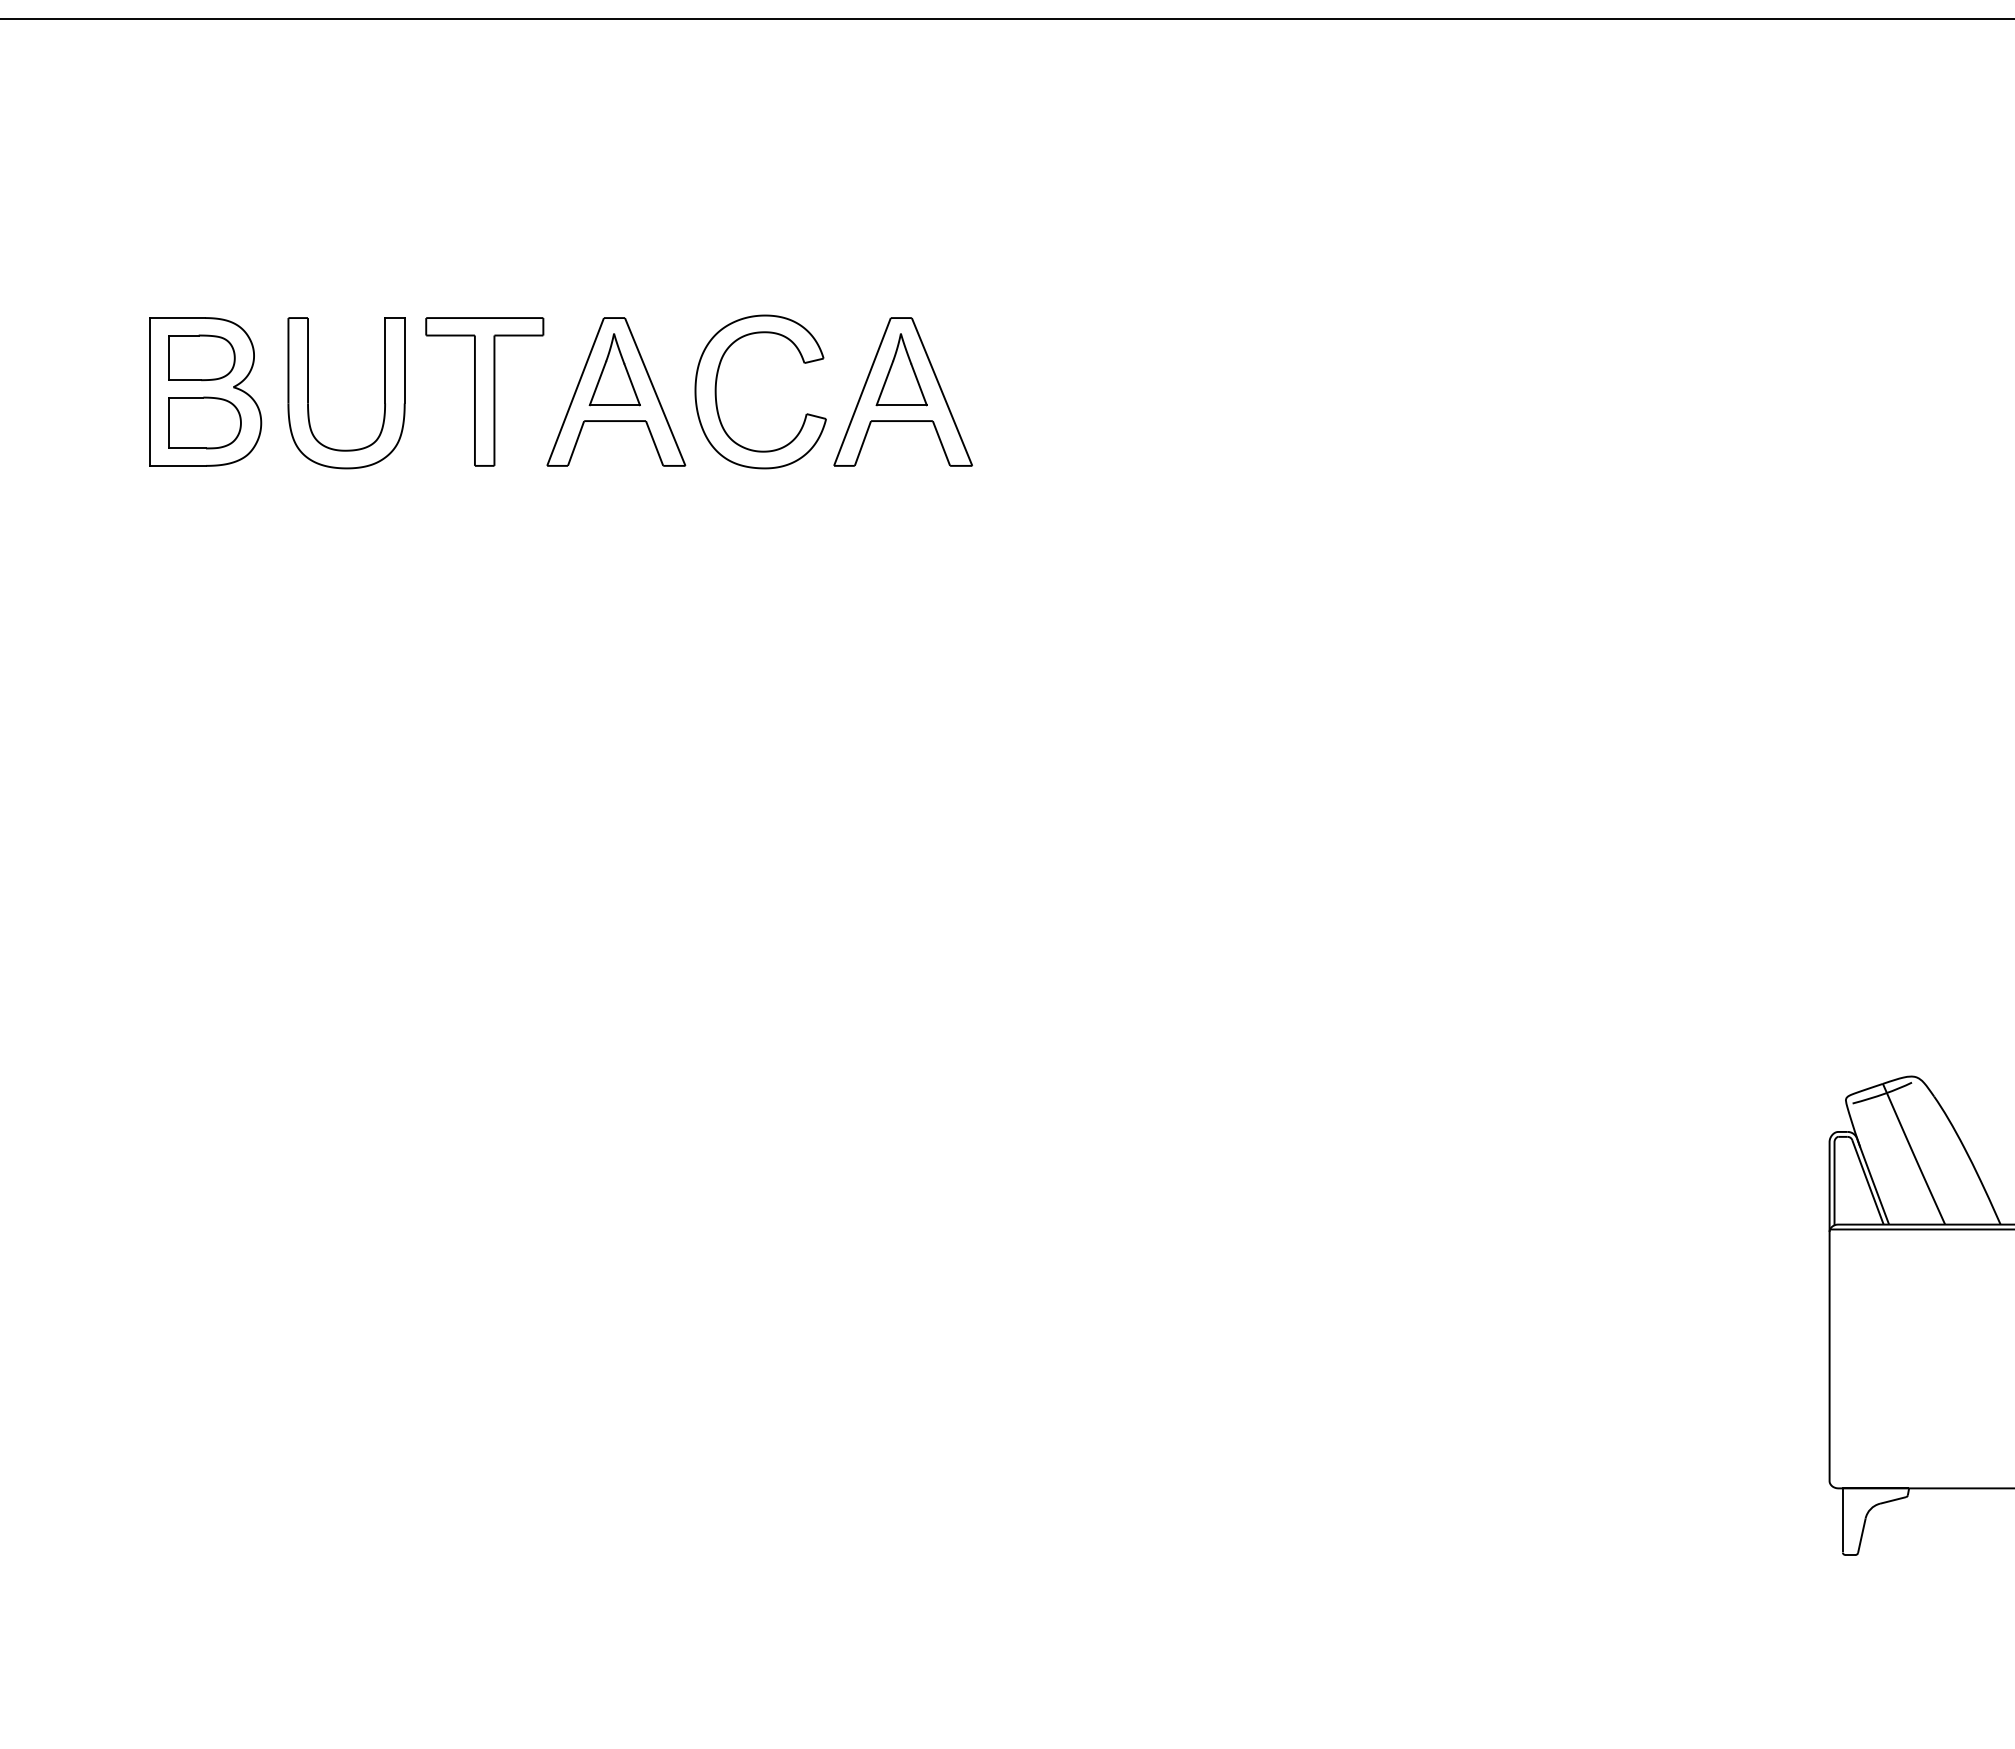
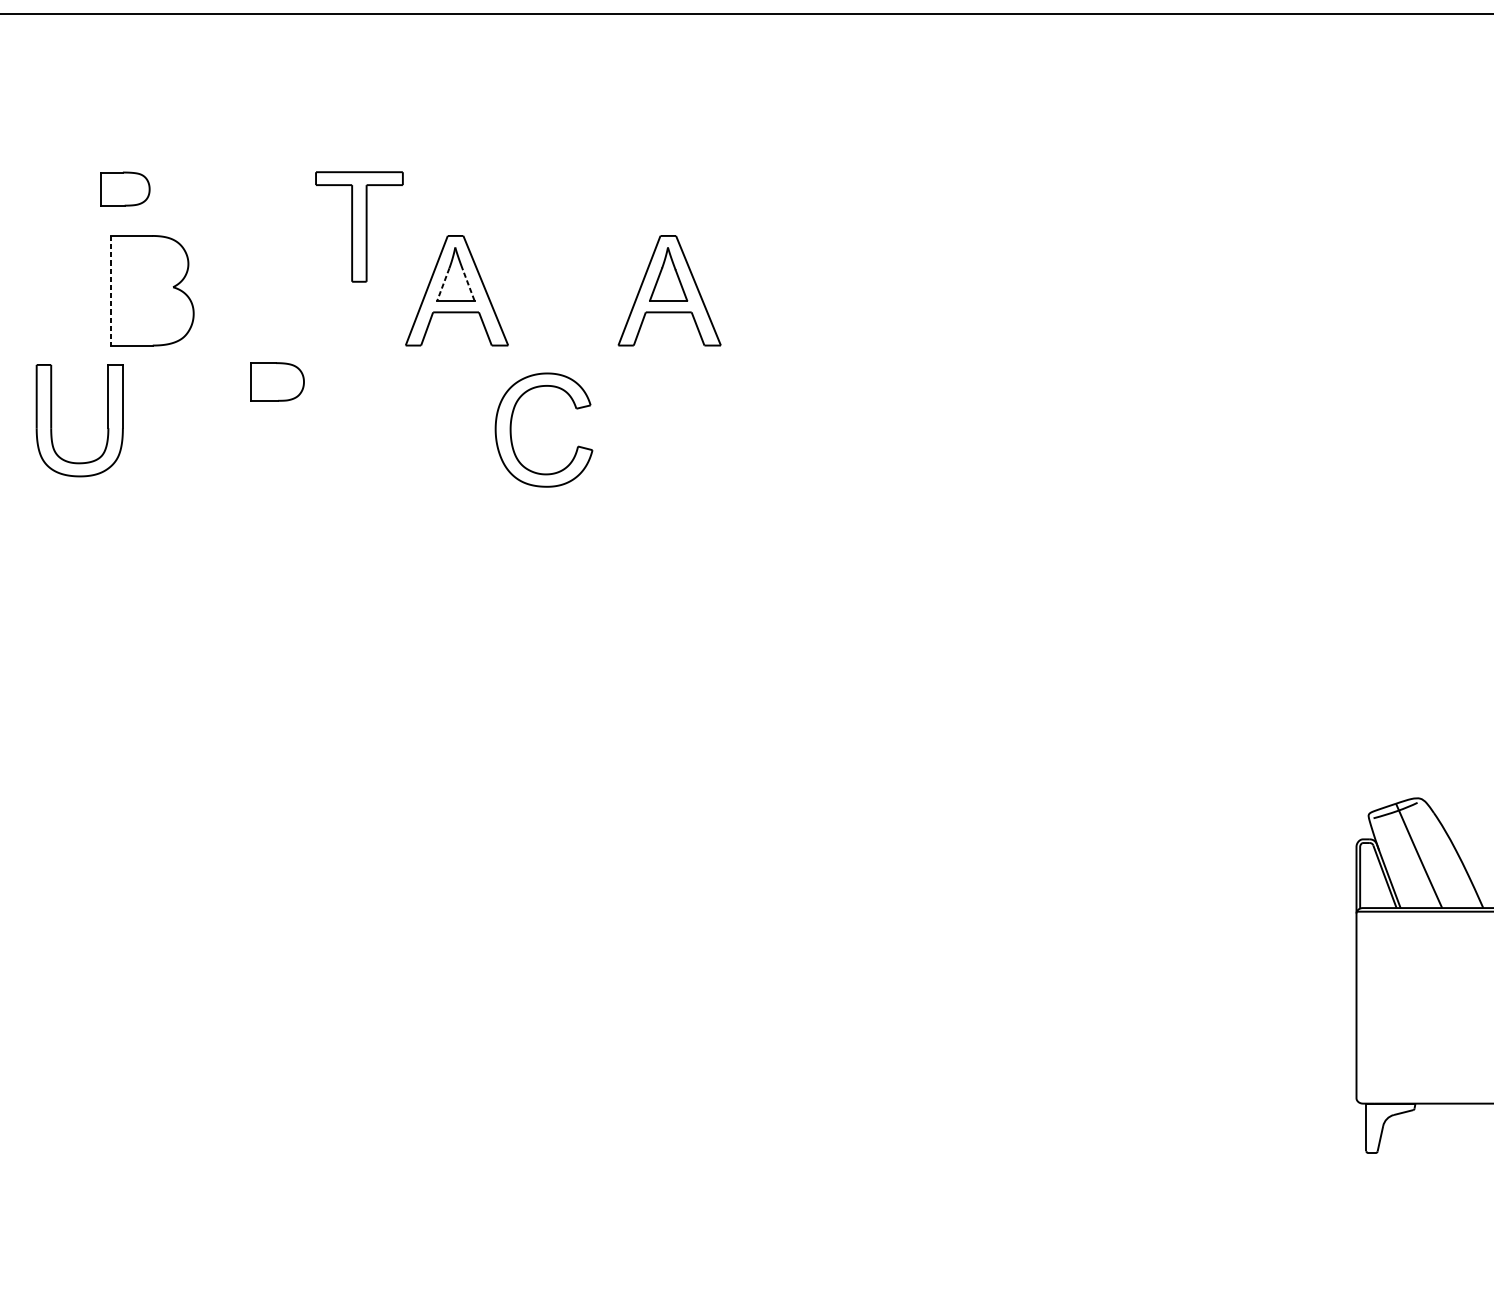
part: (201, 357) -> (124, 188), moved
line: (597, 383) -> (443, 284), solid -> dashed
line: (632, 384) -> (468, 285), solid -> dashed
line: (149, 391) -> (110, 290), solid -> dashed
part: (484, 391) -> (359, 226), moved
part: (716, 391) -> (511, 429), moved
part: (308, 393) -> (51, 420), moved
part: (204, 422) -> (276, 381), moved

